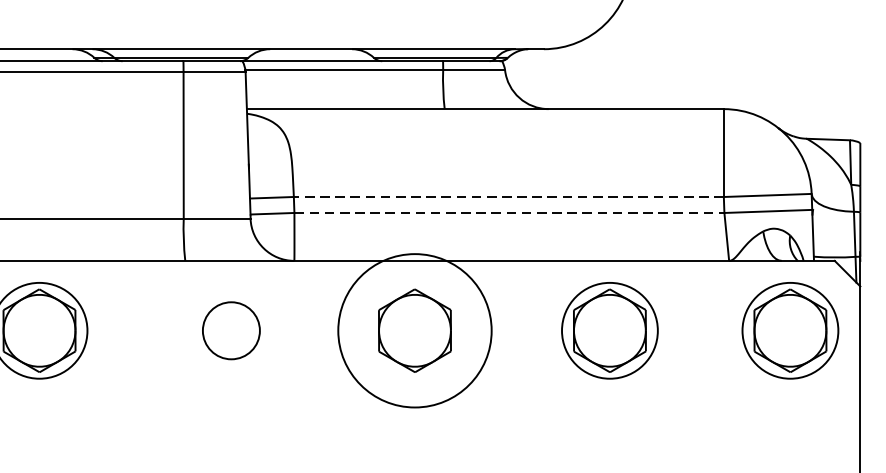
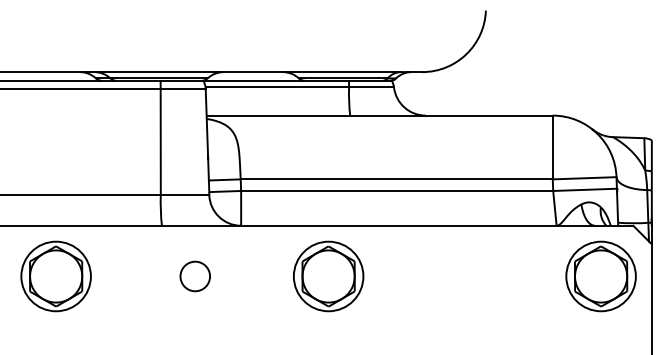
line: (508, 197) -> (396, 179), dashed -> solid
line: (509, 212) -> (397, 190), dashed -> solid
circle: (230, 330) -> (194, 276), size x0.71
circle: (414, 330) -> (328, 276), size x0.62
part: (609, 330) -> (469, 276), removed

